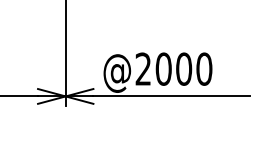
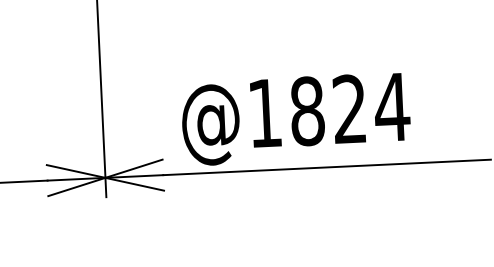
text: (173, 68) -> (327, 108), @2000 -> @1824

